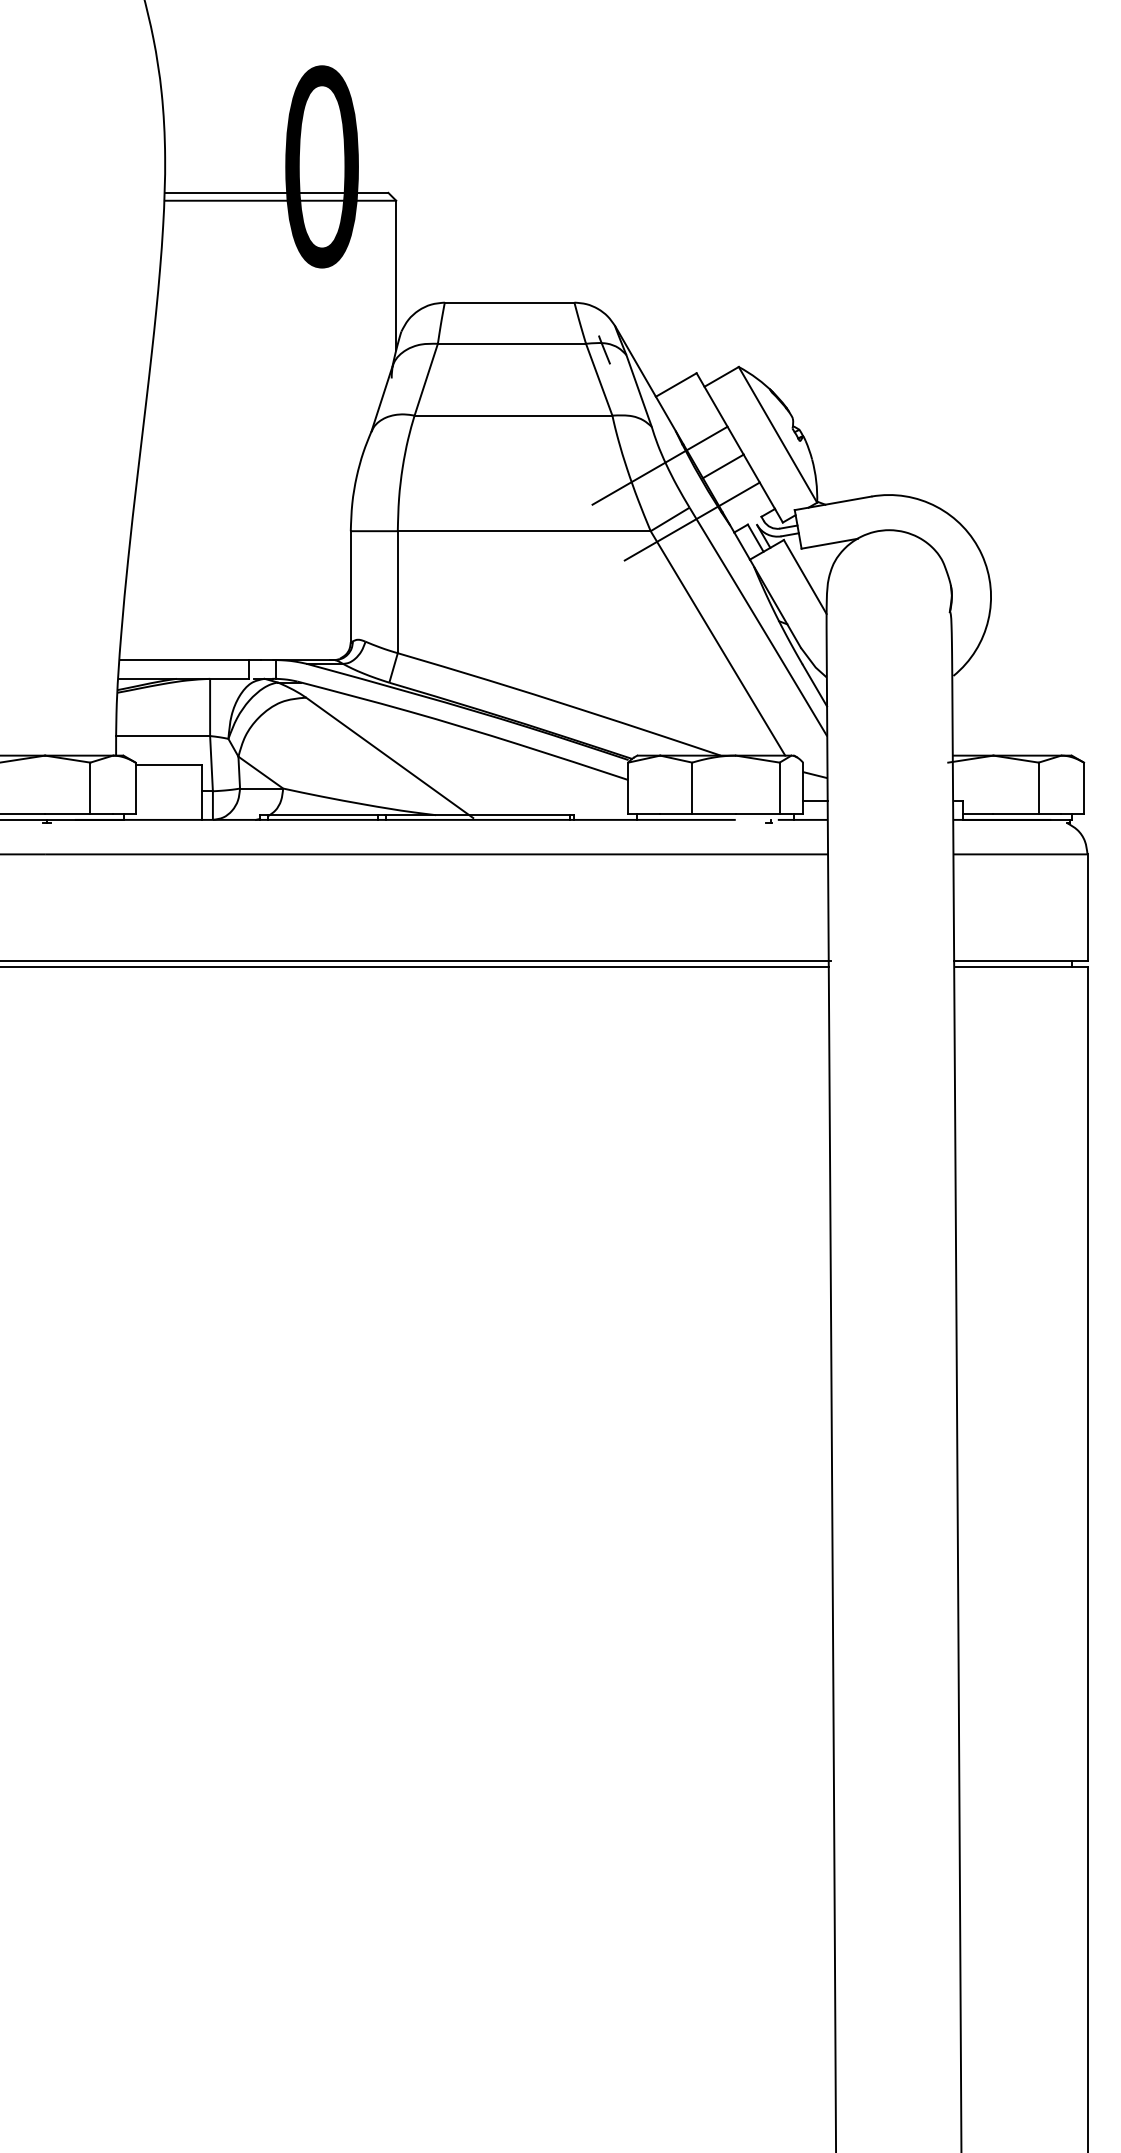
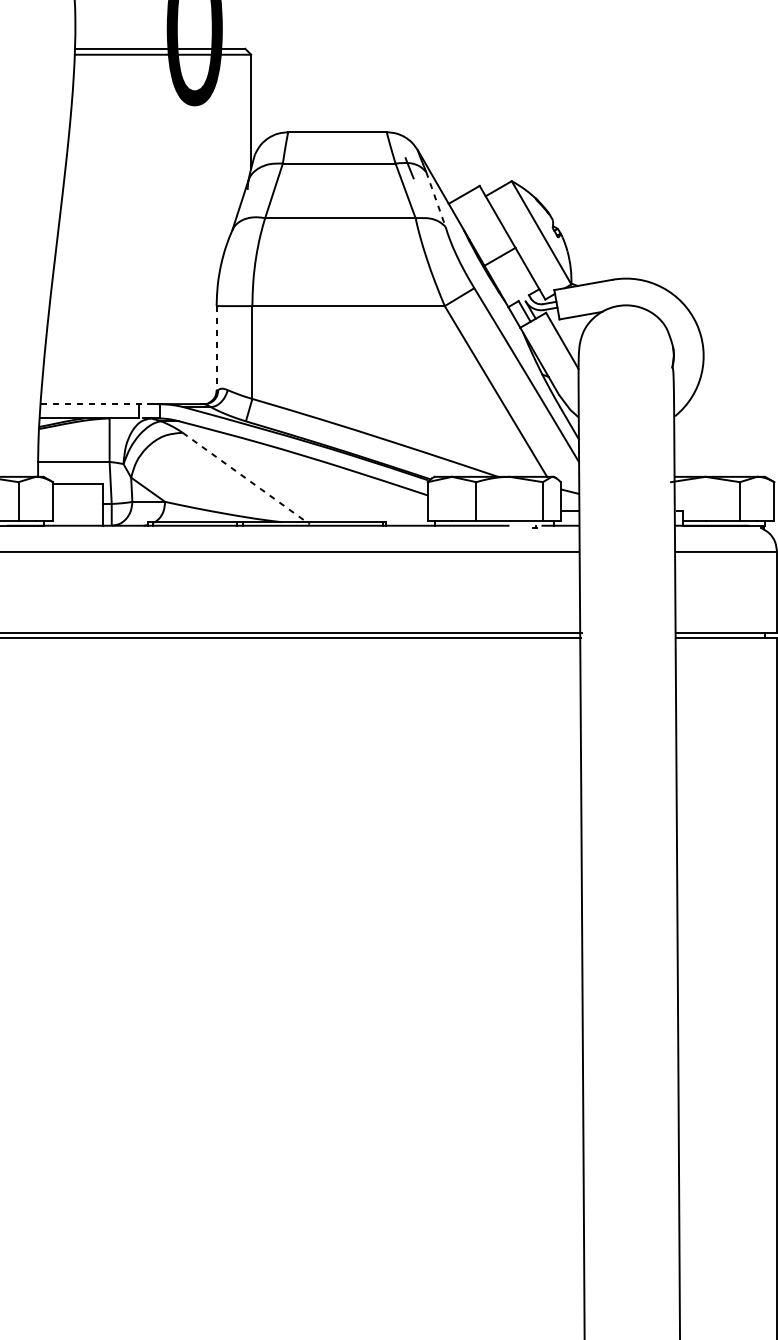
line: (639, 391) -> (436, 199), solid -> dashed
line: (659, 465) -> (451, 256), removed
line: (691, 521) -> (475, 298), removed
line: (350, 586) -> (216, 348), solid -> dashed
line: (190, 660) -> (94, 404), solid -> dashed
line: (389, 757) -> (246, 478), solid -> dashed

